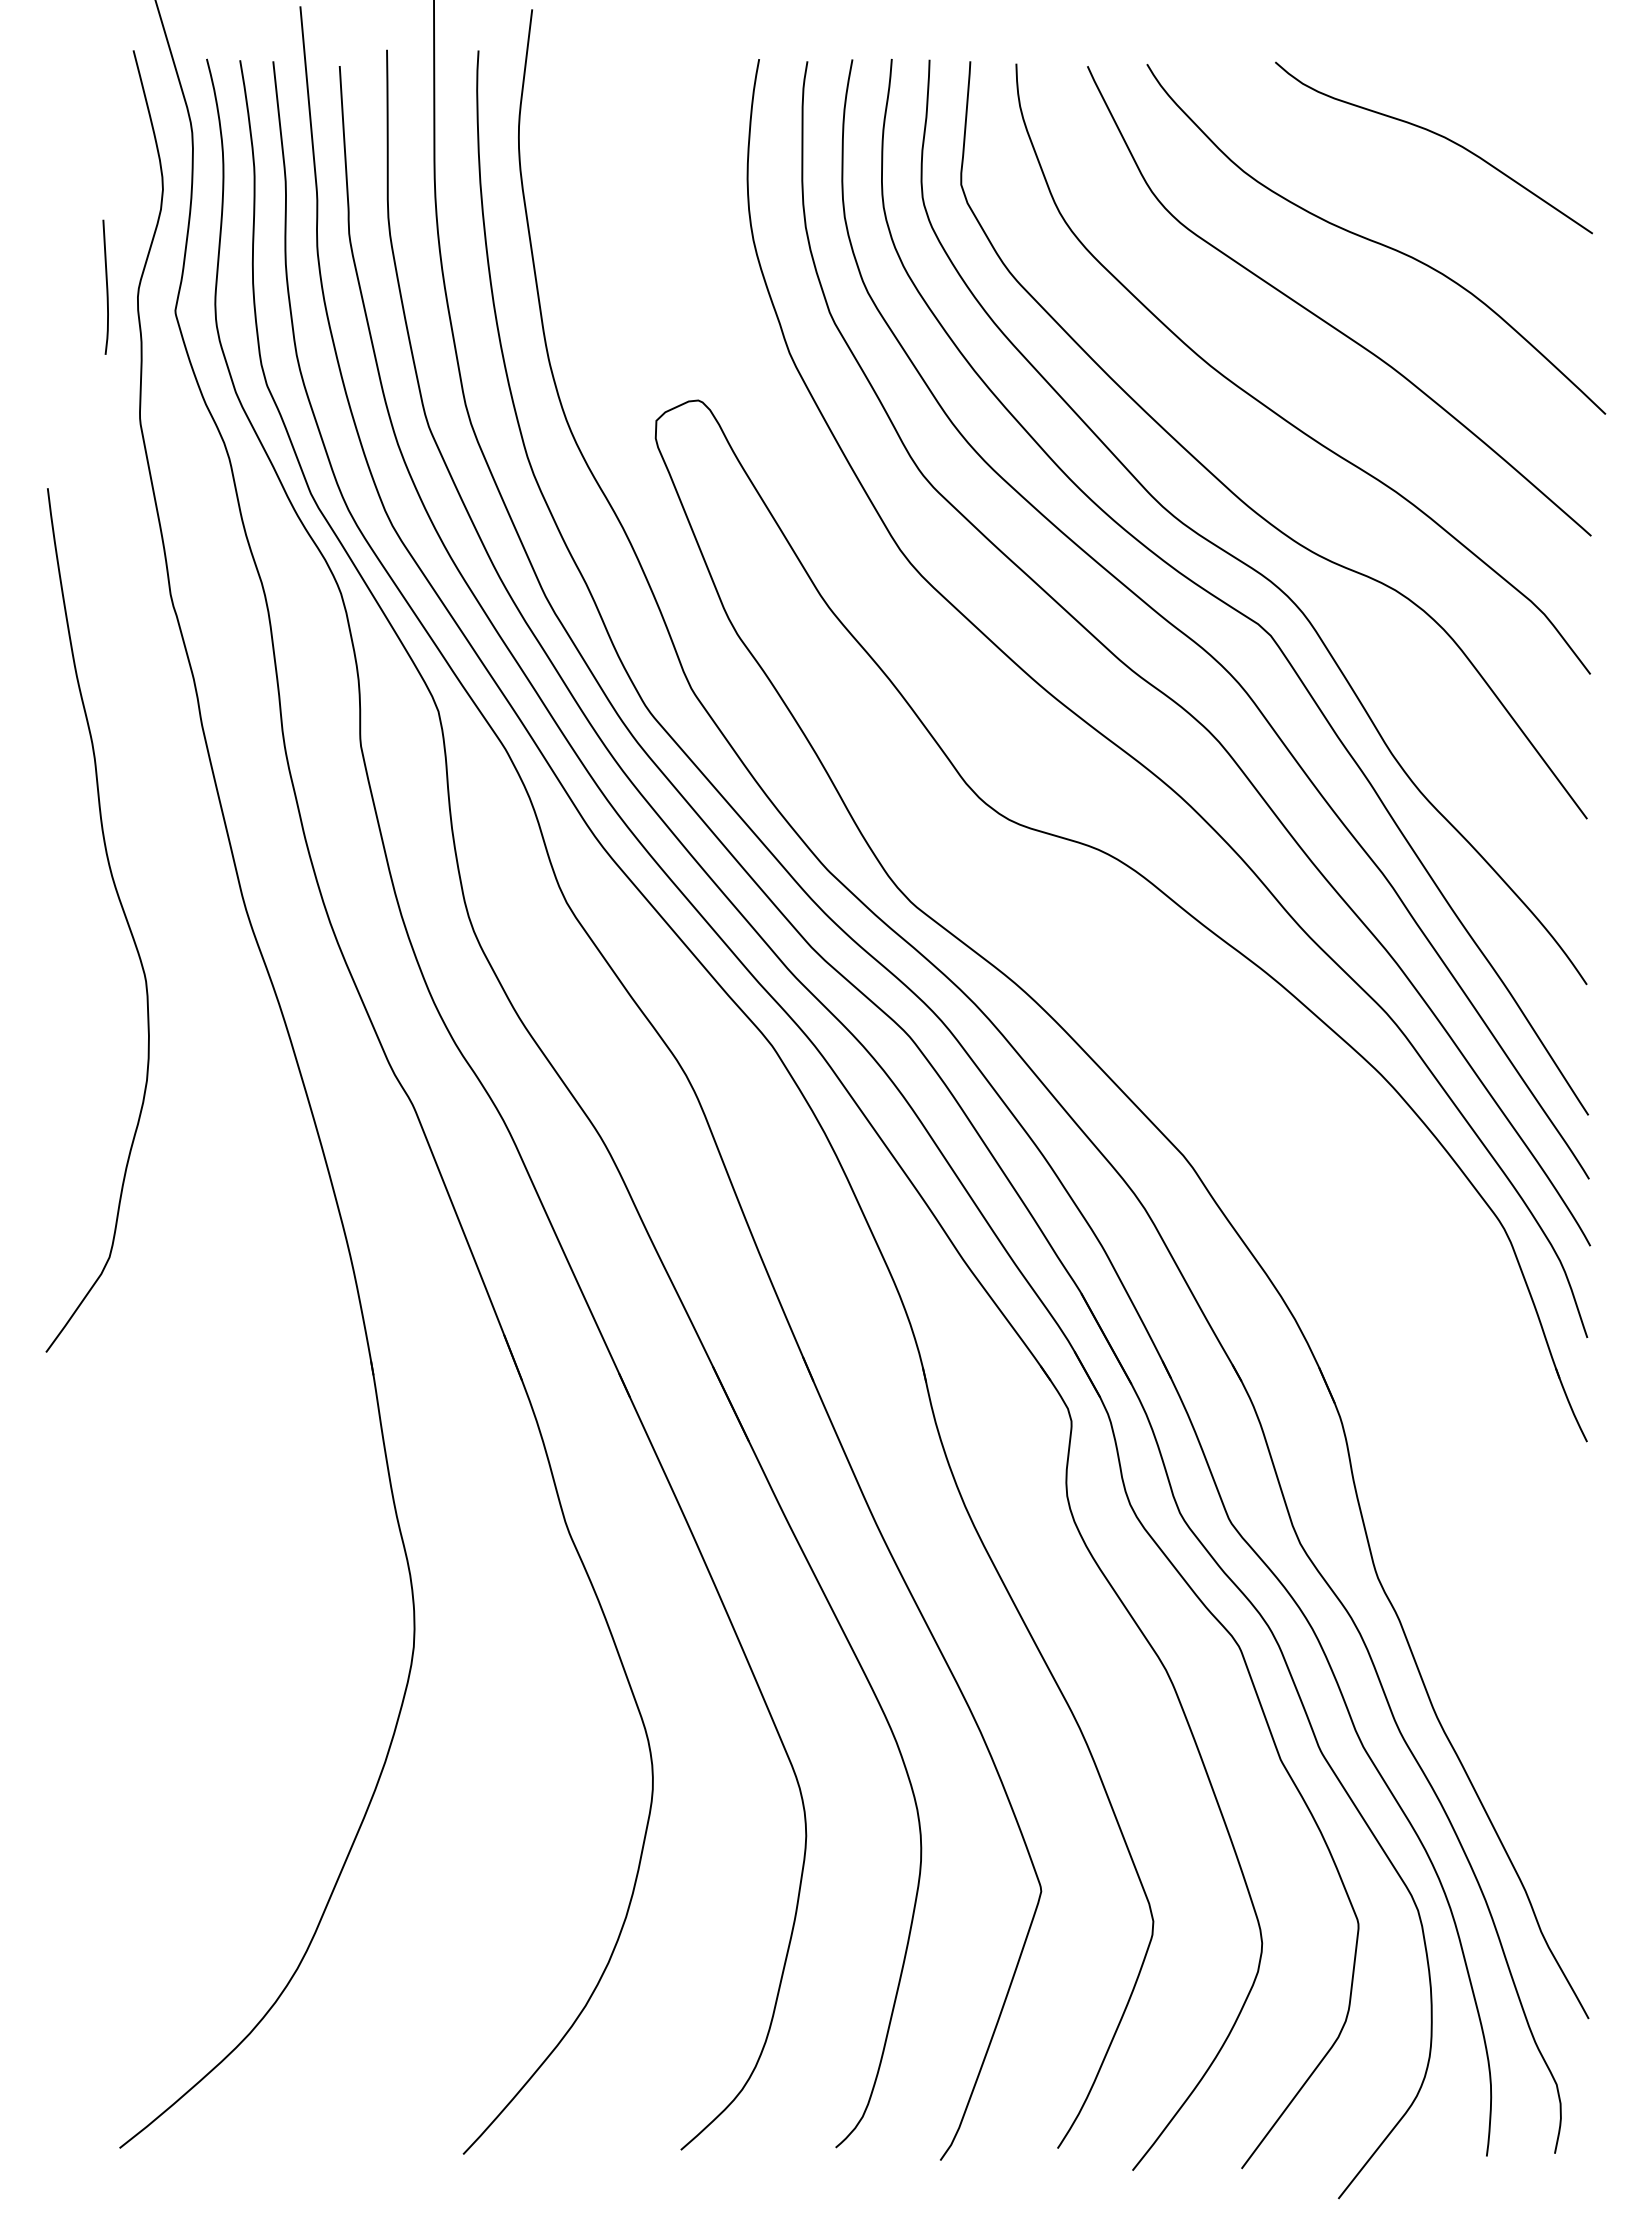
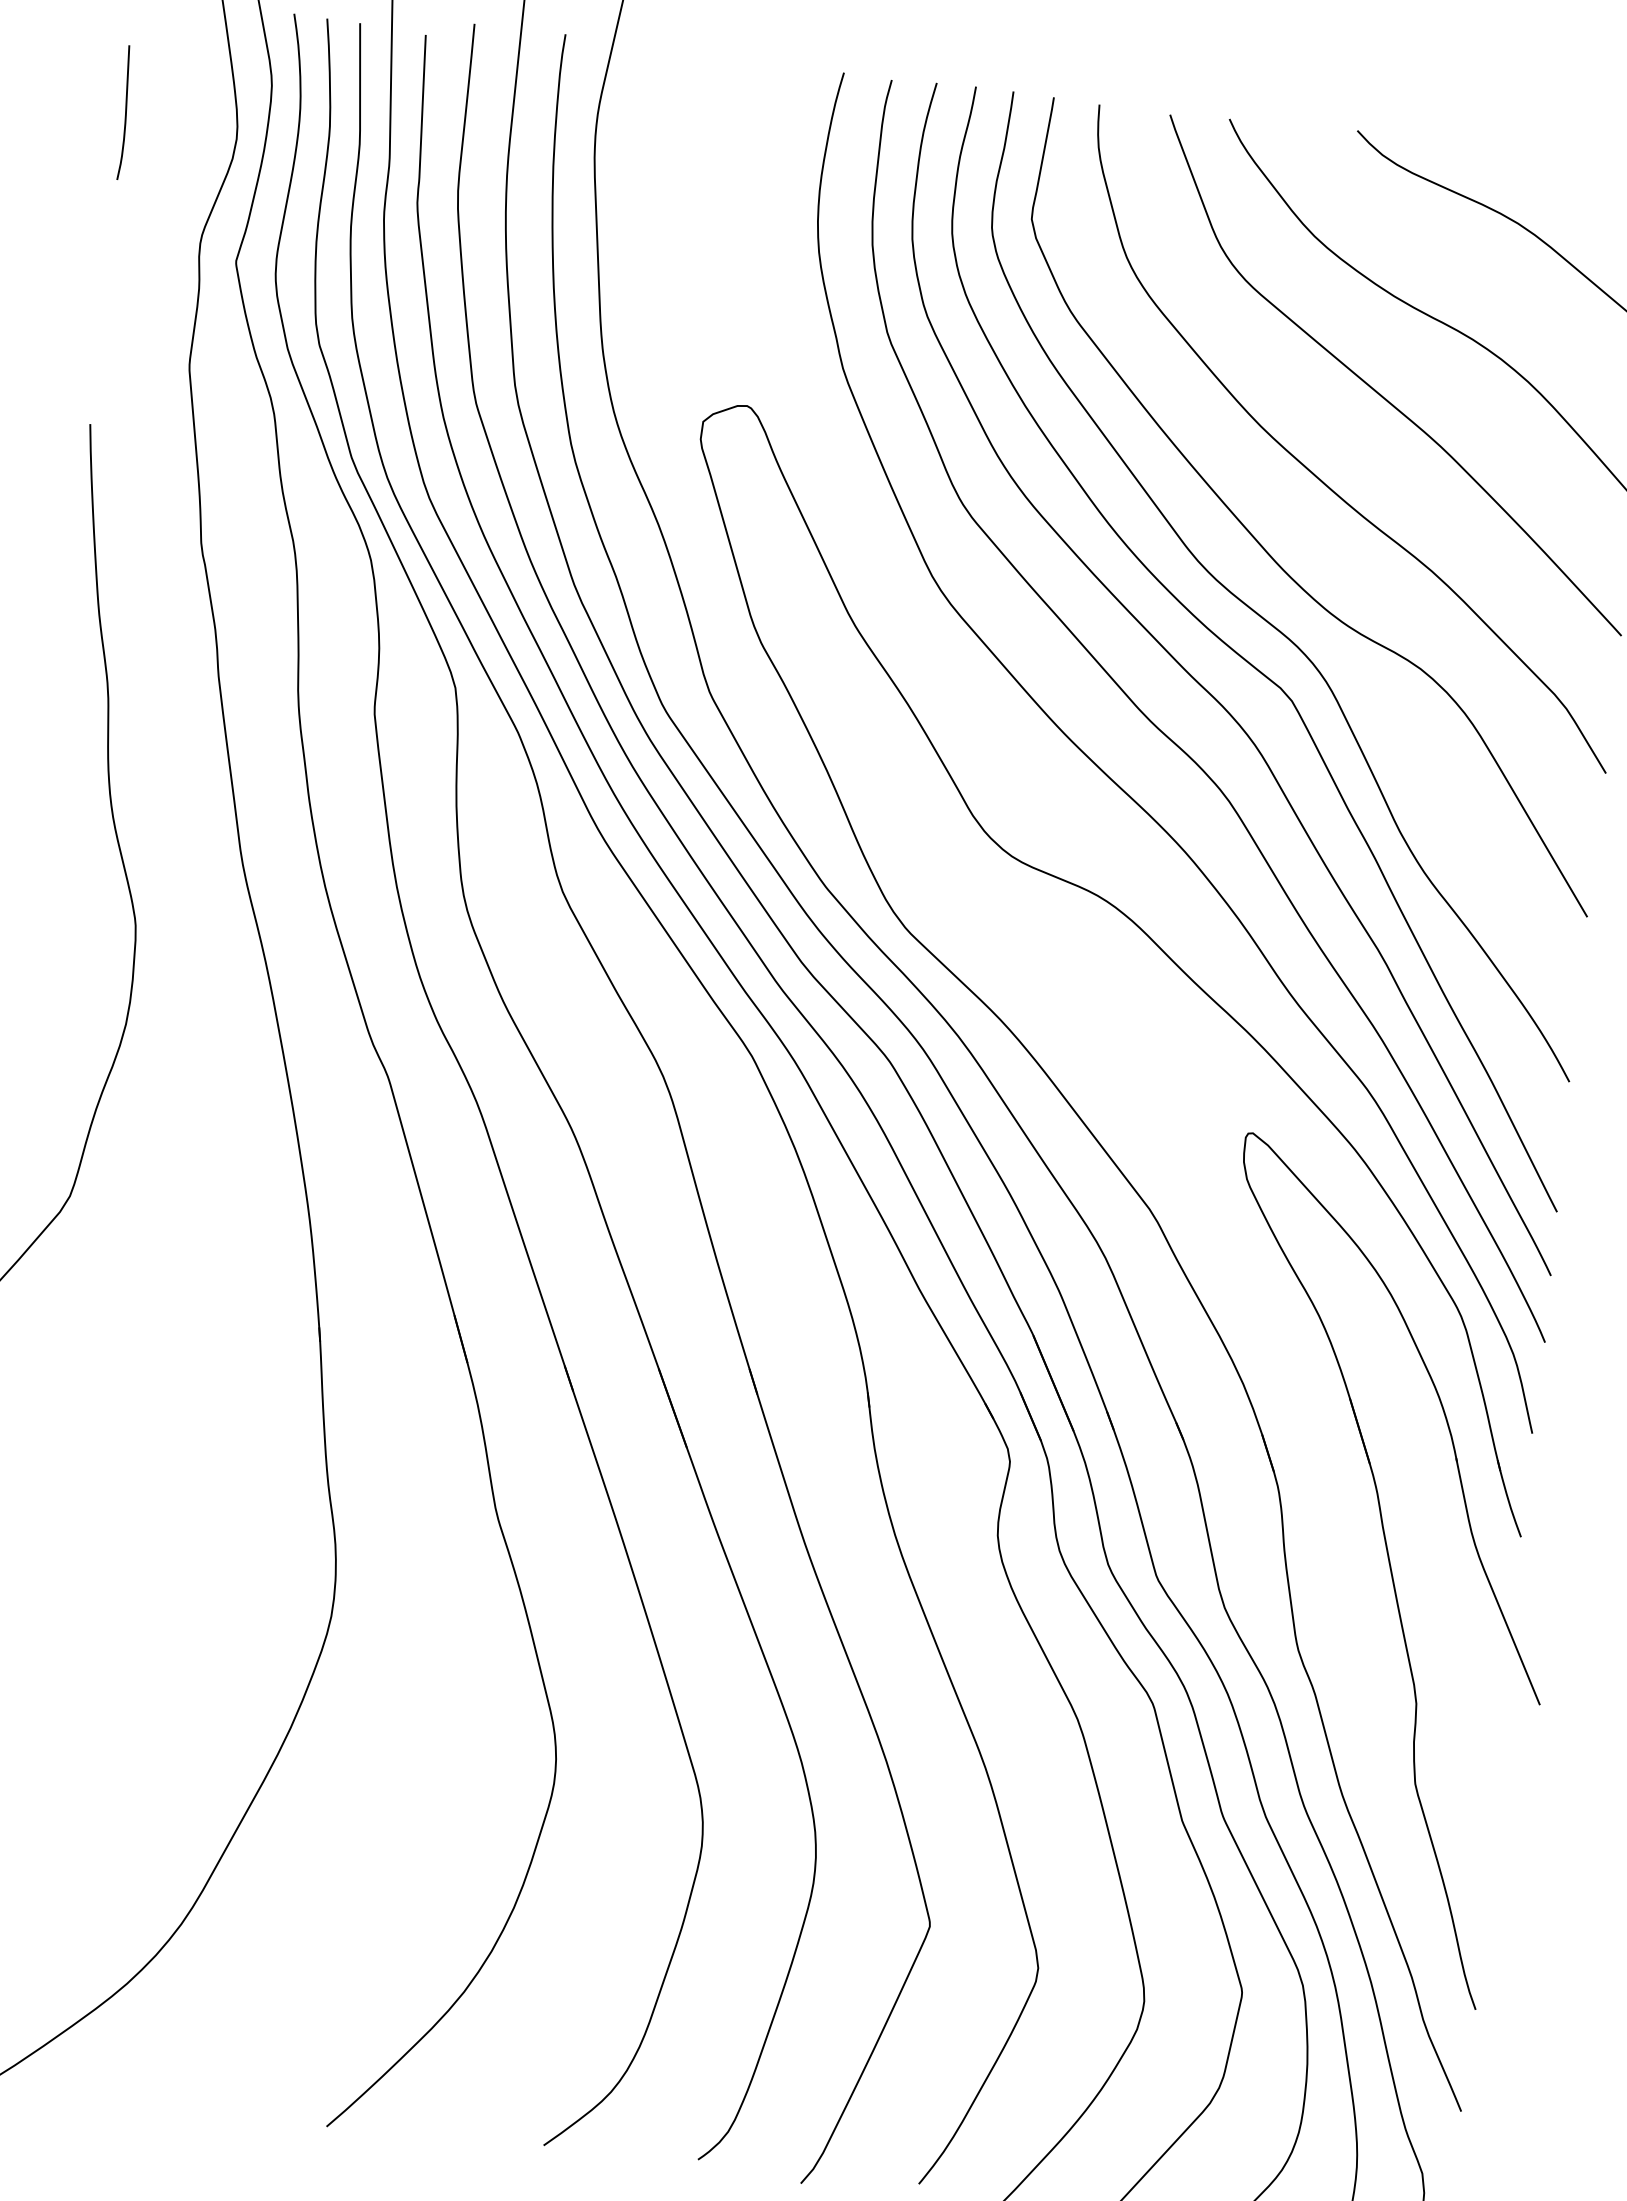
curve: (106, 286) -> (125, 112), moved
part: (1460, 1489) -> (1389, 1571), added

